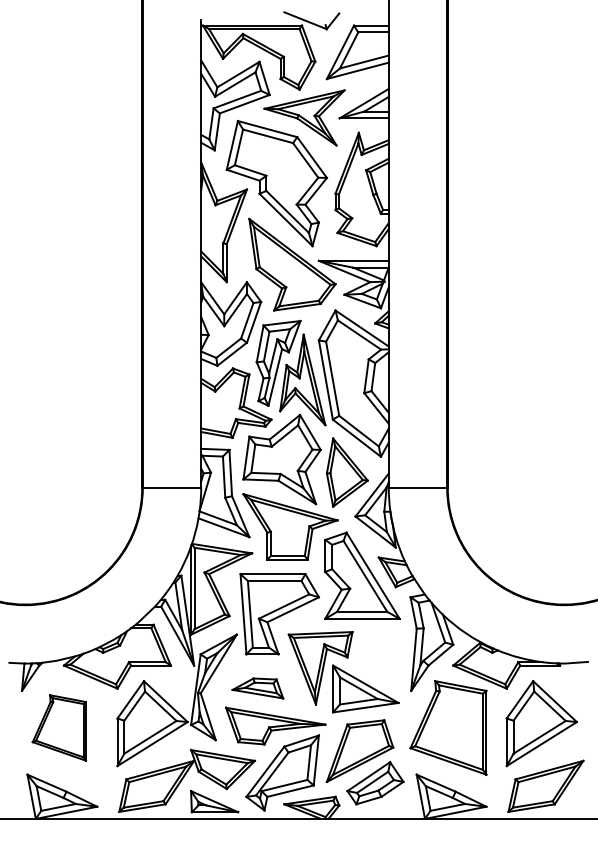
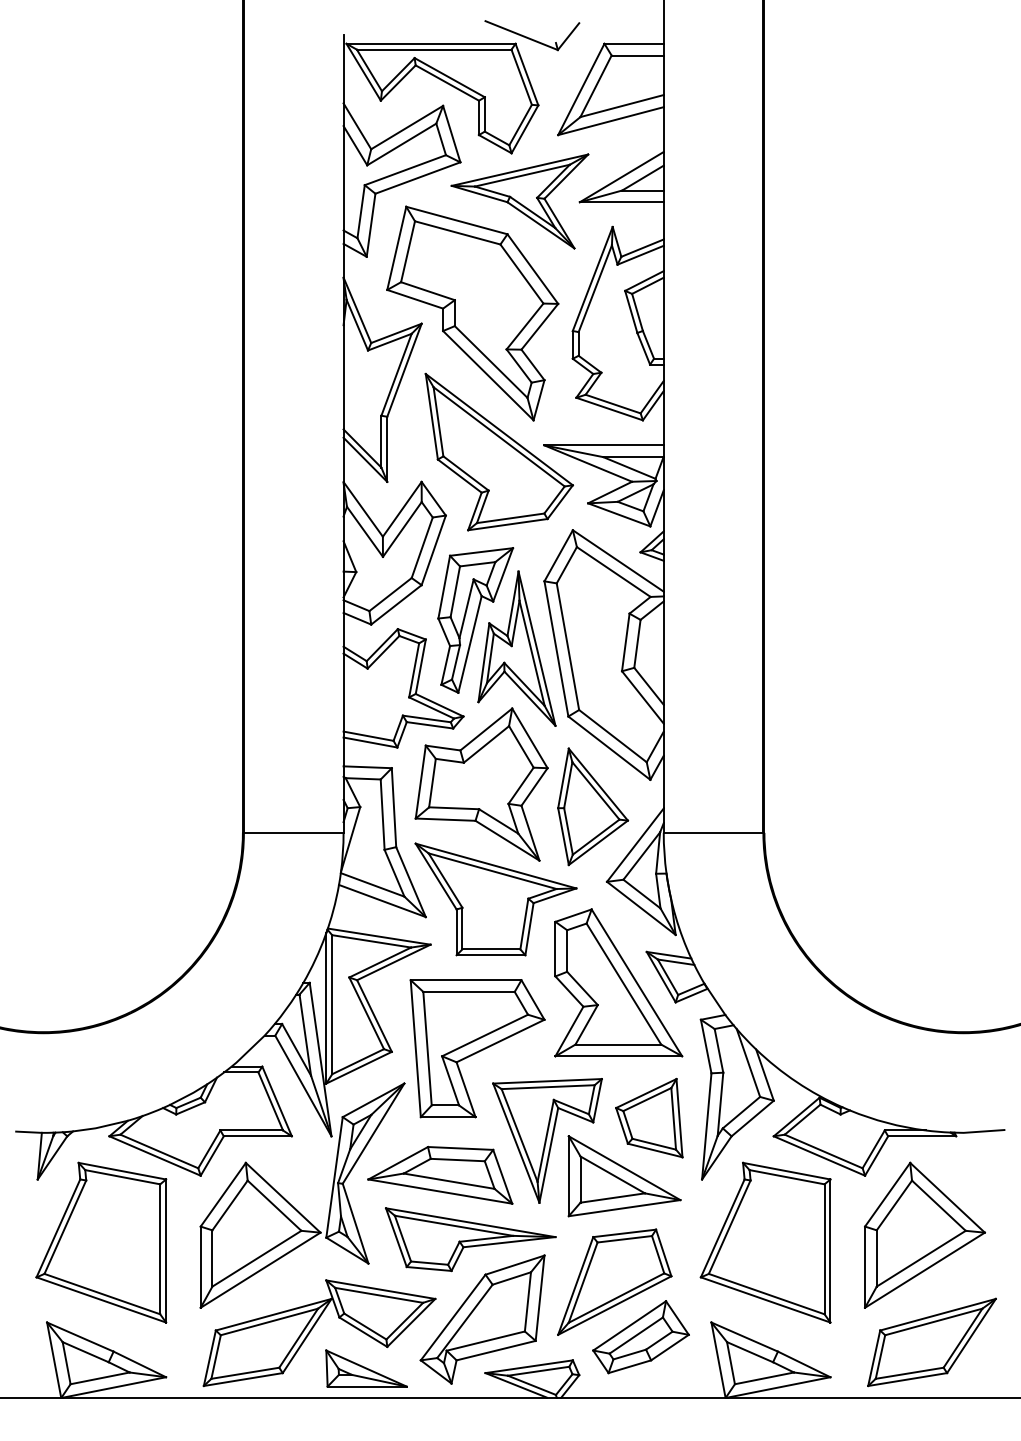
part: (379, 654) -> (647, 1117), added
part: (257, 688) -> (439, 1175), size x1.67
part: (59, 727) -> (101, 1241), size x1.43

